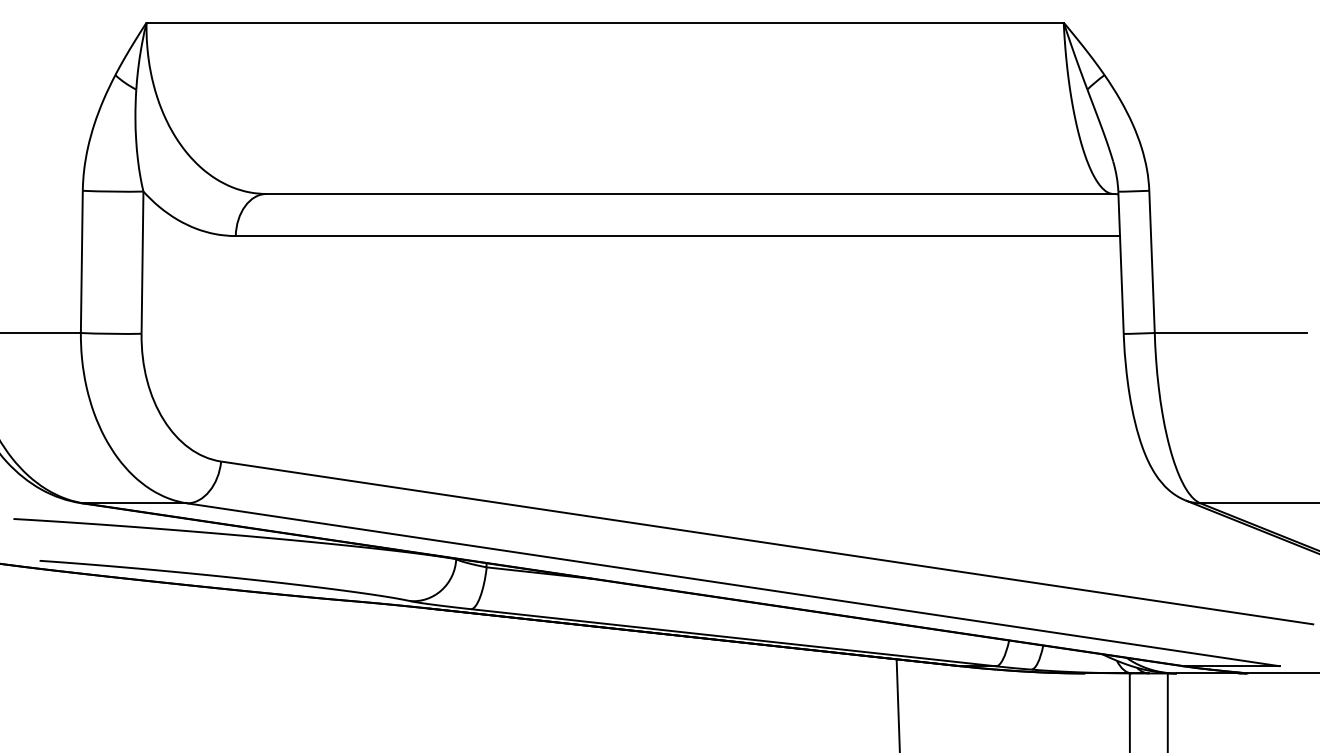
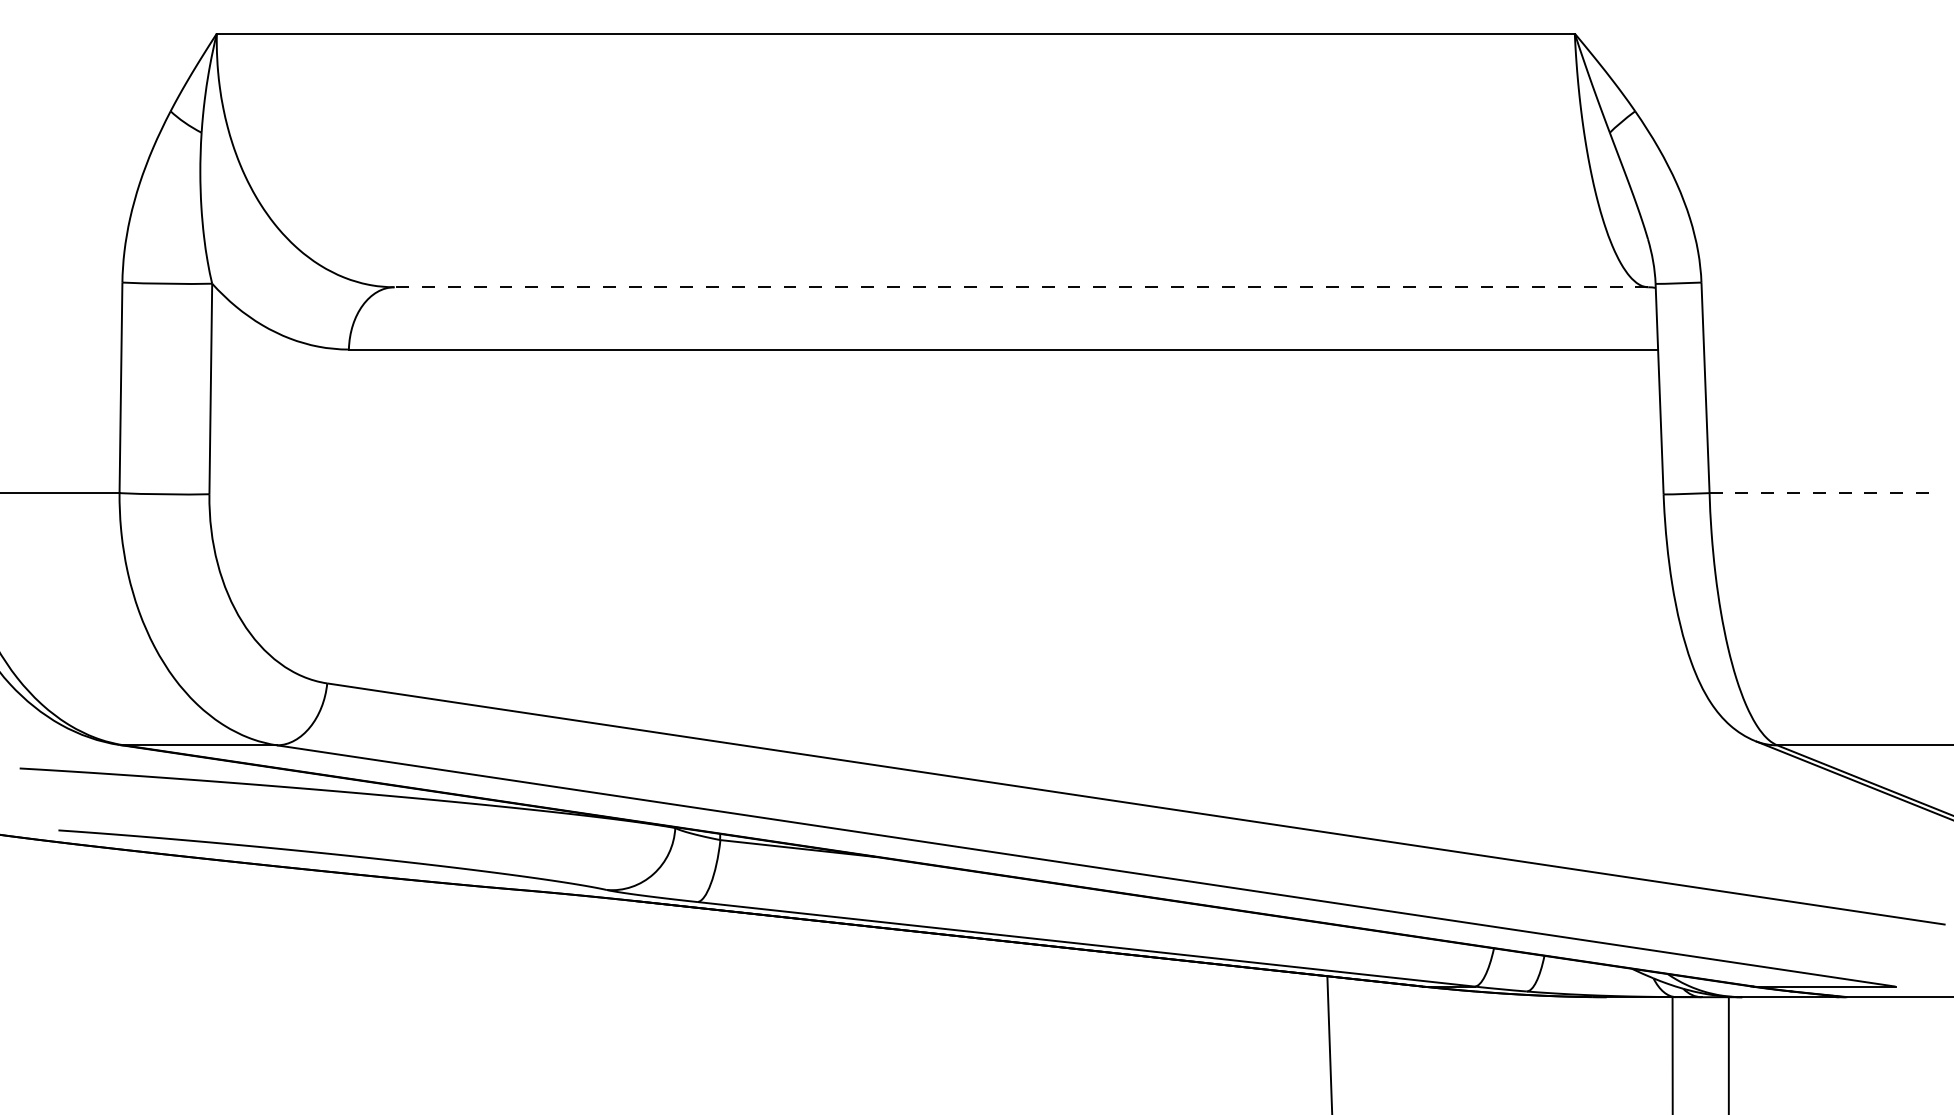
line: (689, 193) -> (1020, 286), solid -> dashed
line: (1230, 333) -> (1821, 493), solid -> dashed

